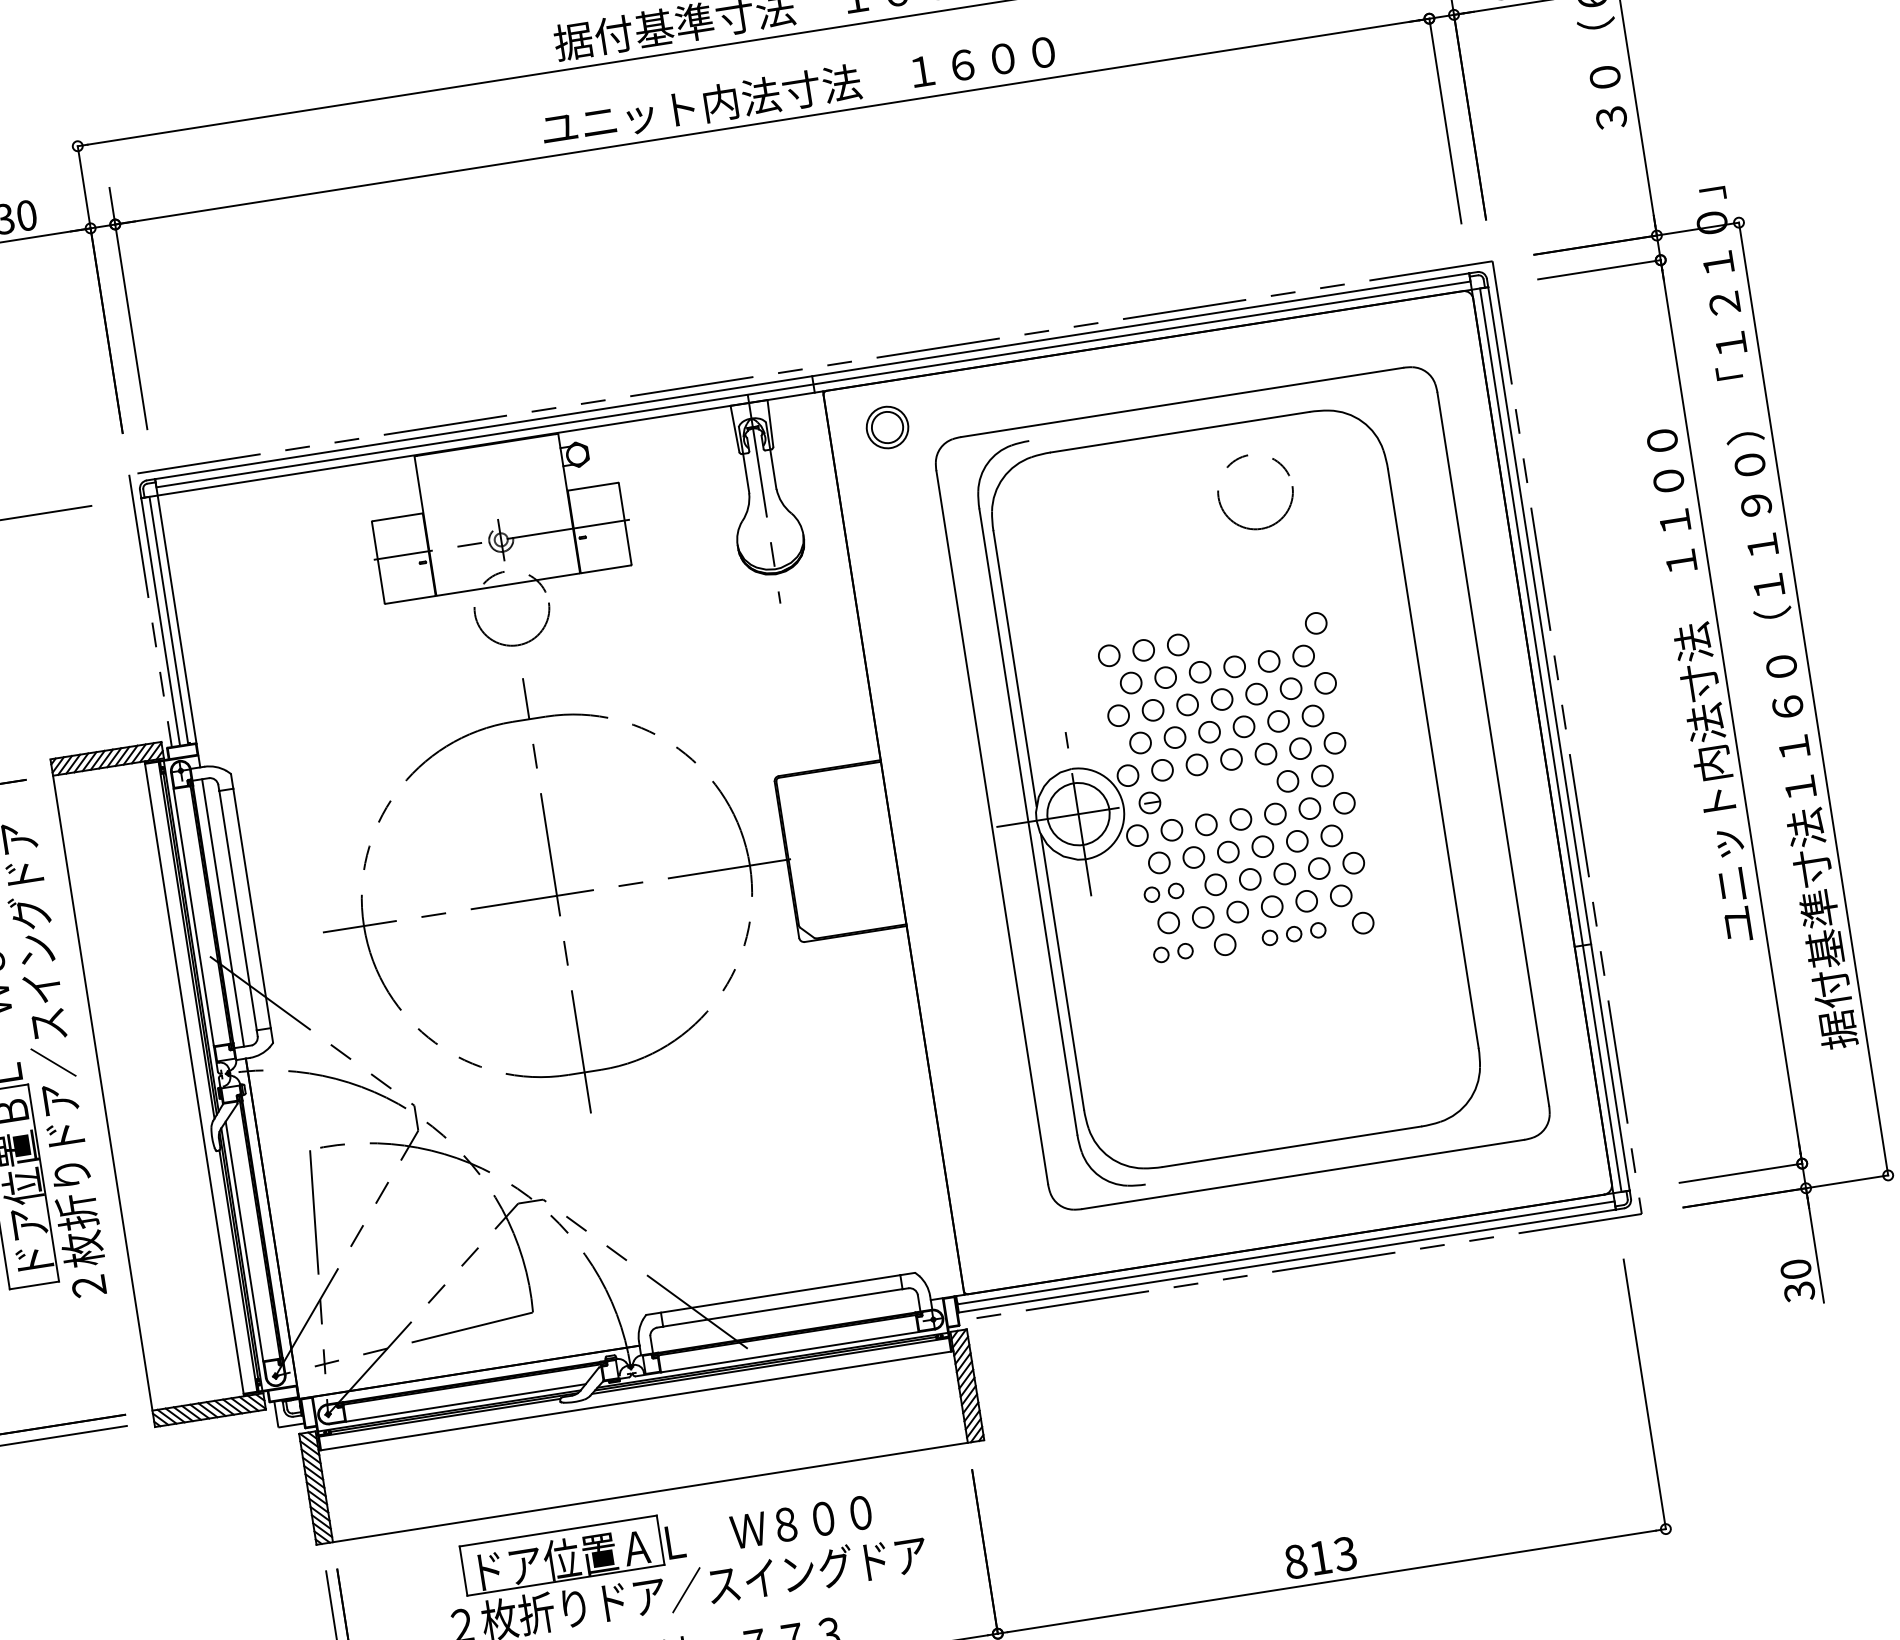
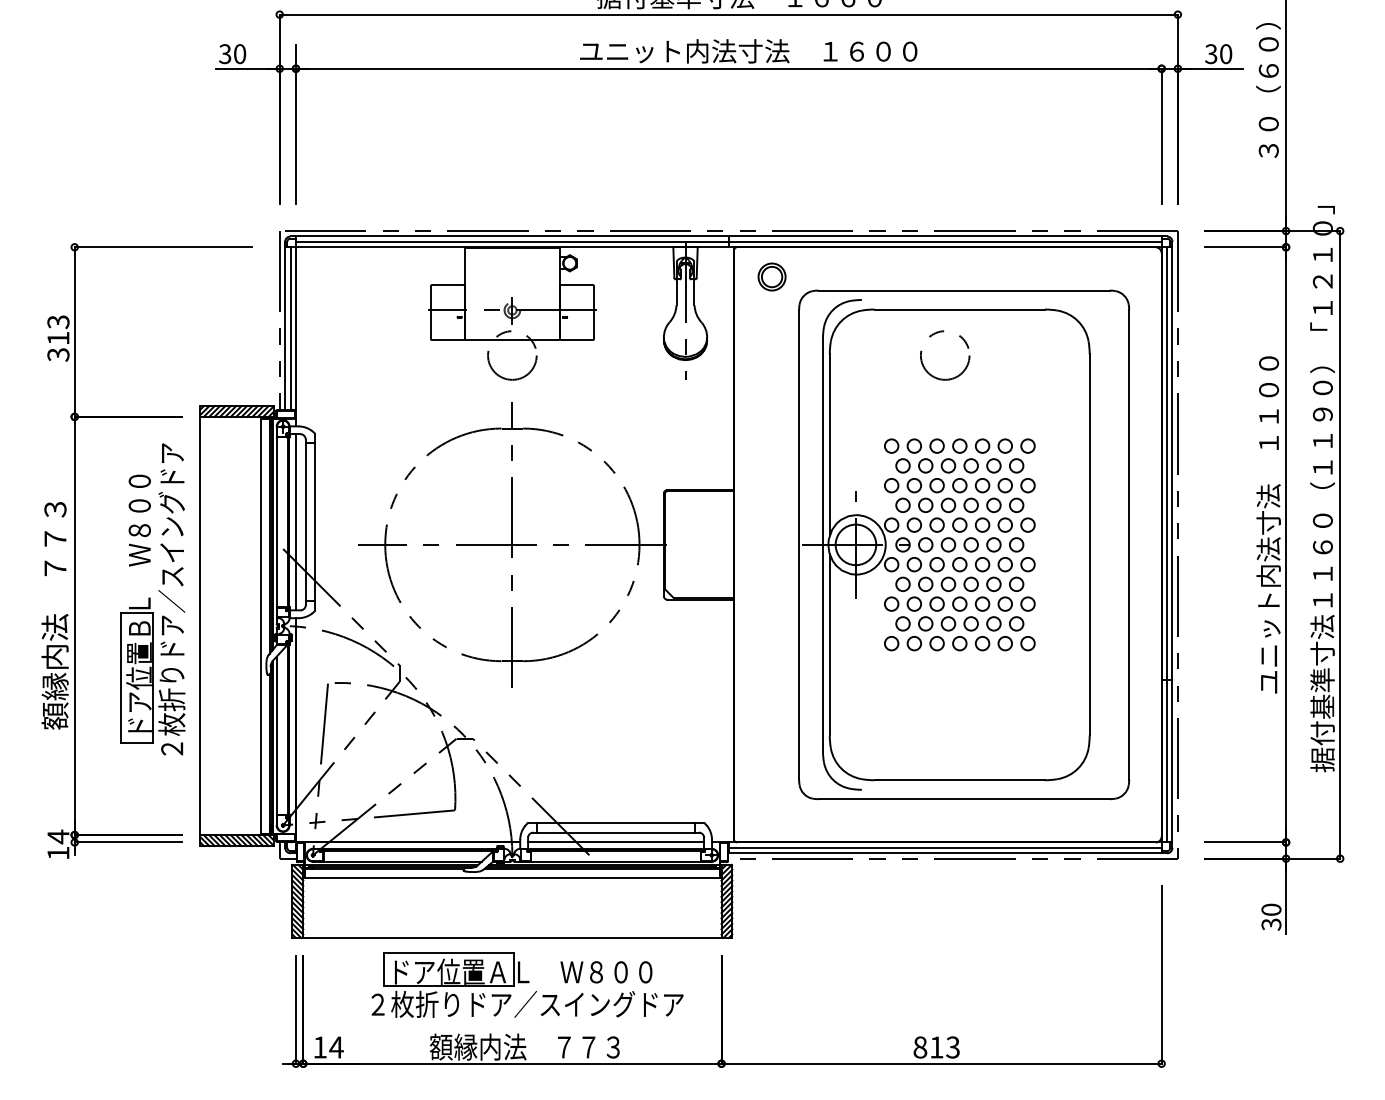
circle: (1255, 491) -> (945, 355), moved
part: (1246, 633) -> (982, 445), added
part: (1218, 791) -> (948, 544), added
part: (1163, 892) -> (902, 603), size x1.43
part: (1294, 933) -> (982, 643), size x1.43
part: (1172, 952) -> (902, 643), size x1.43
line: (785, 1322) -> (616, 842), added

